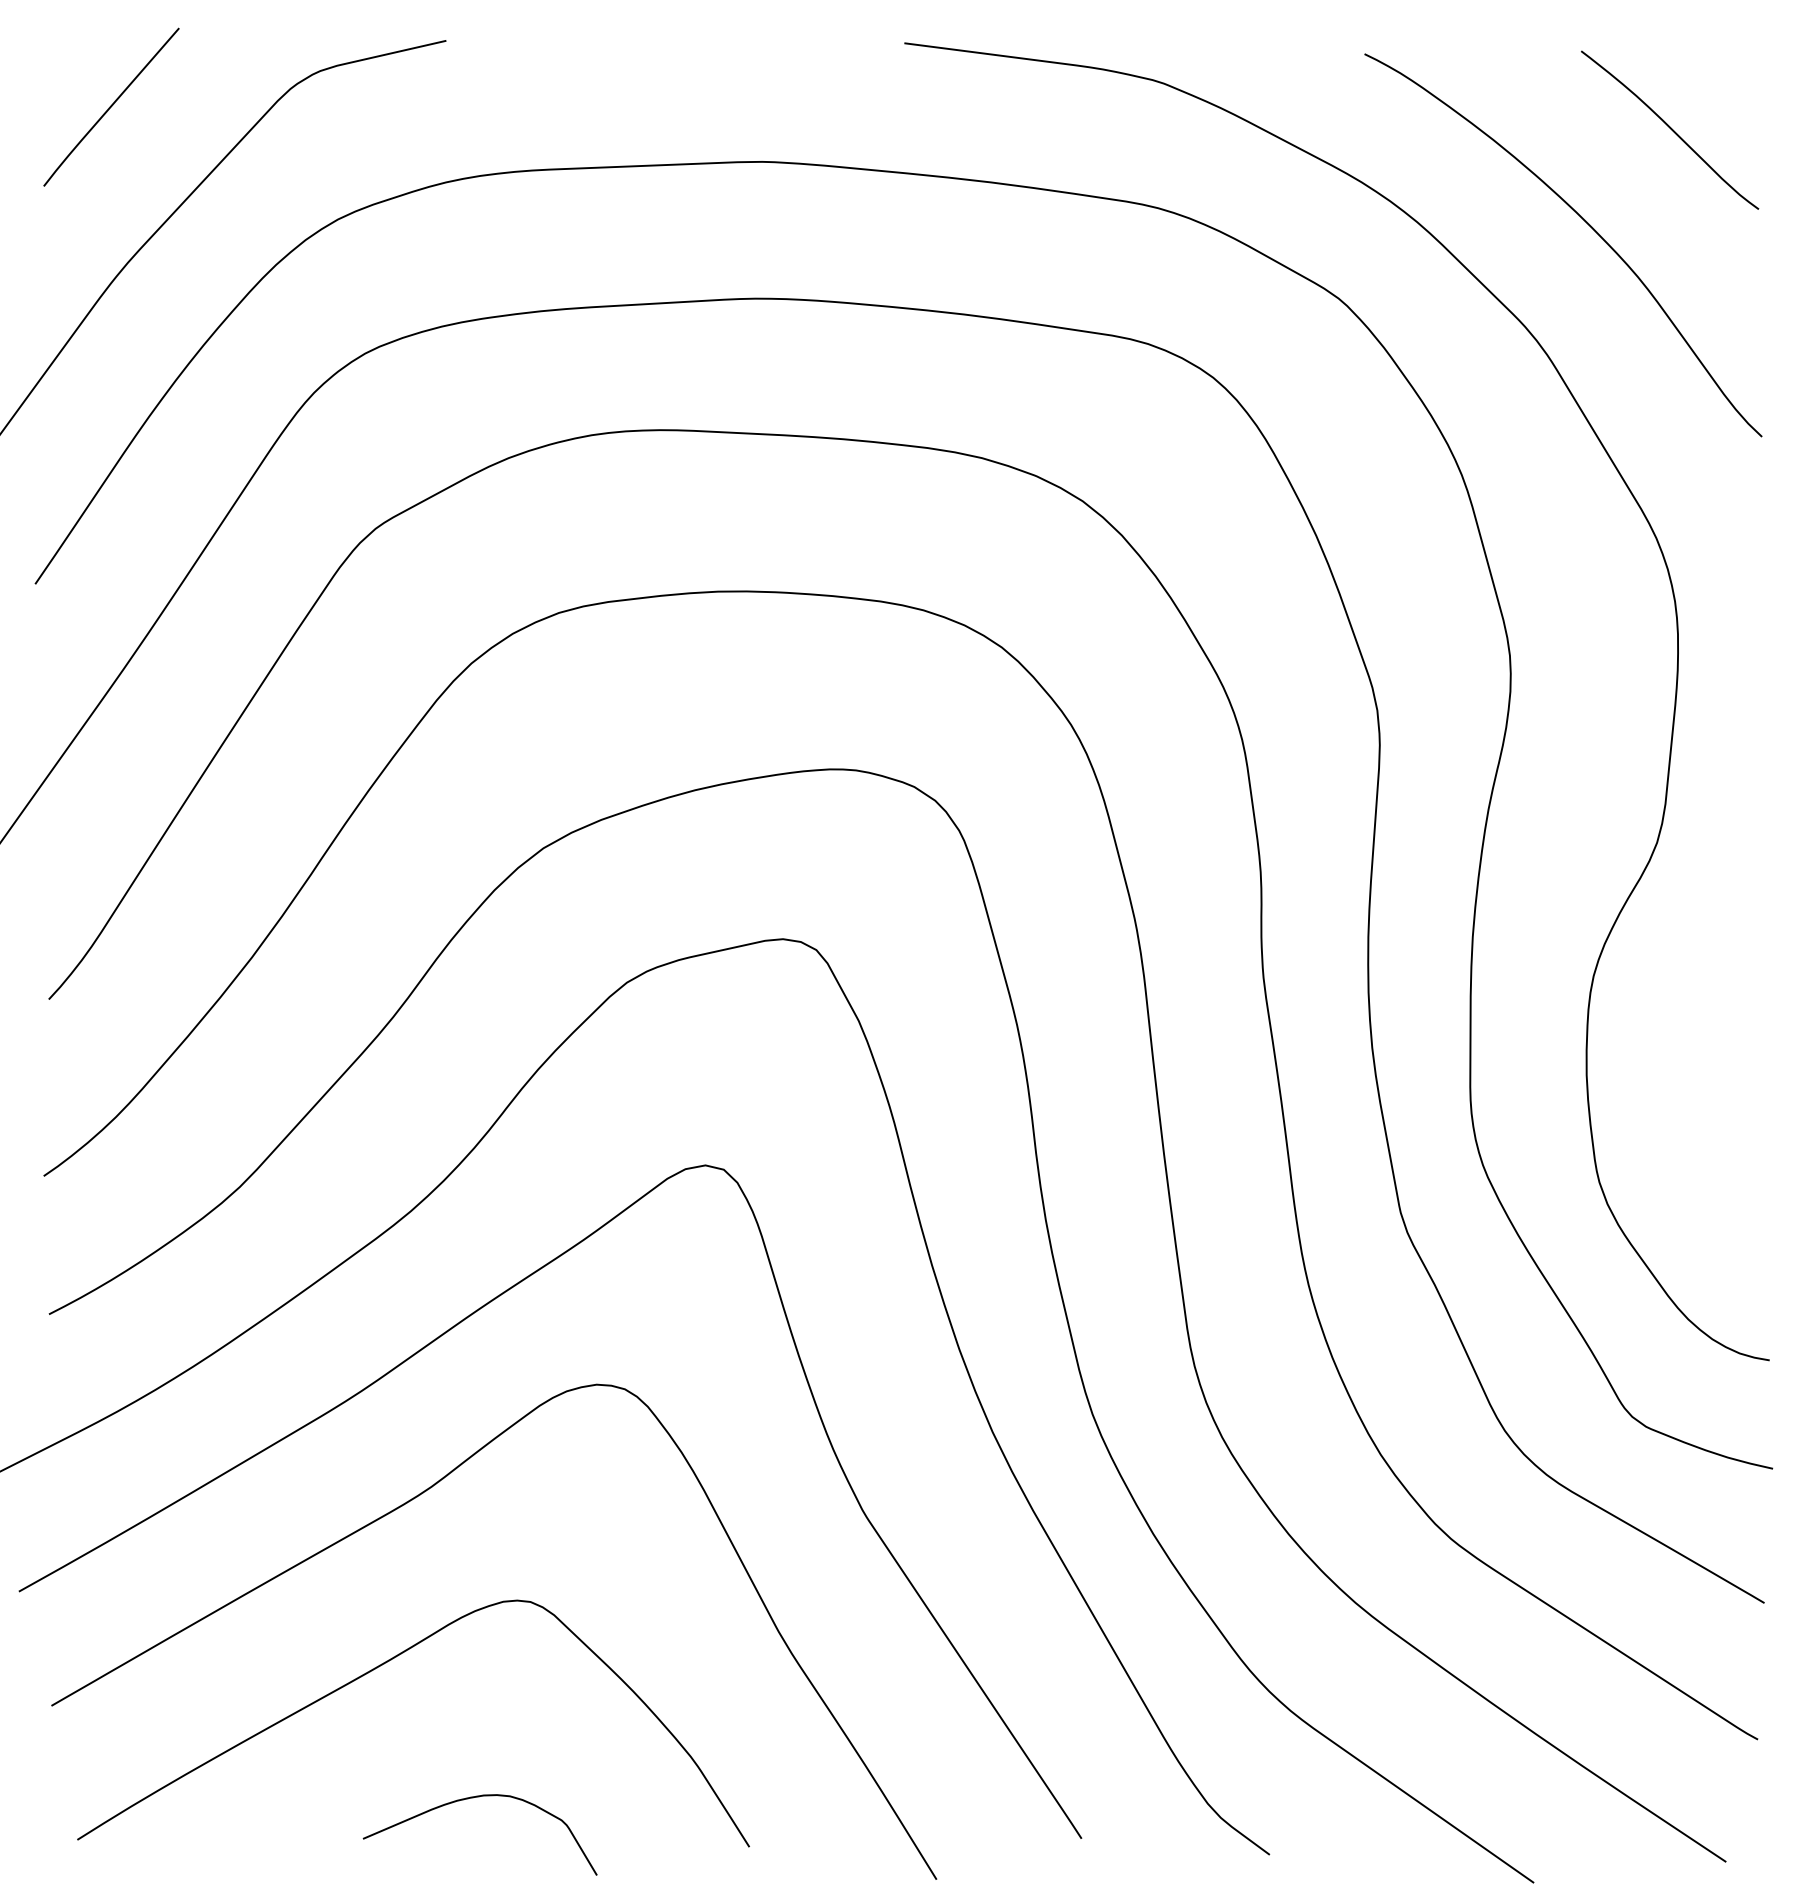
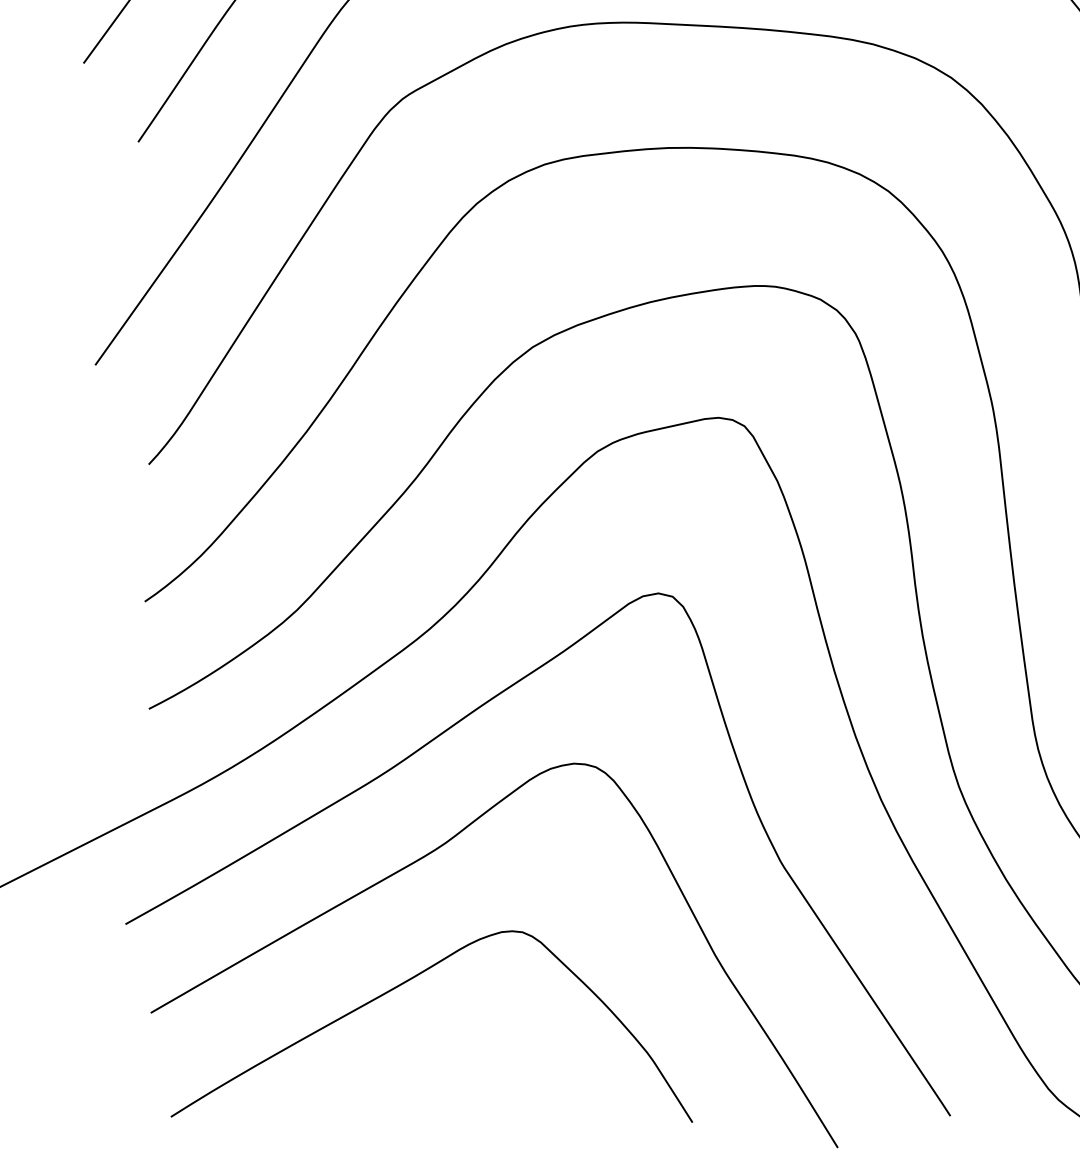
curve: (473, 1798) -> (478, 1084), removed

